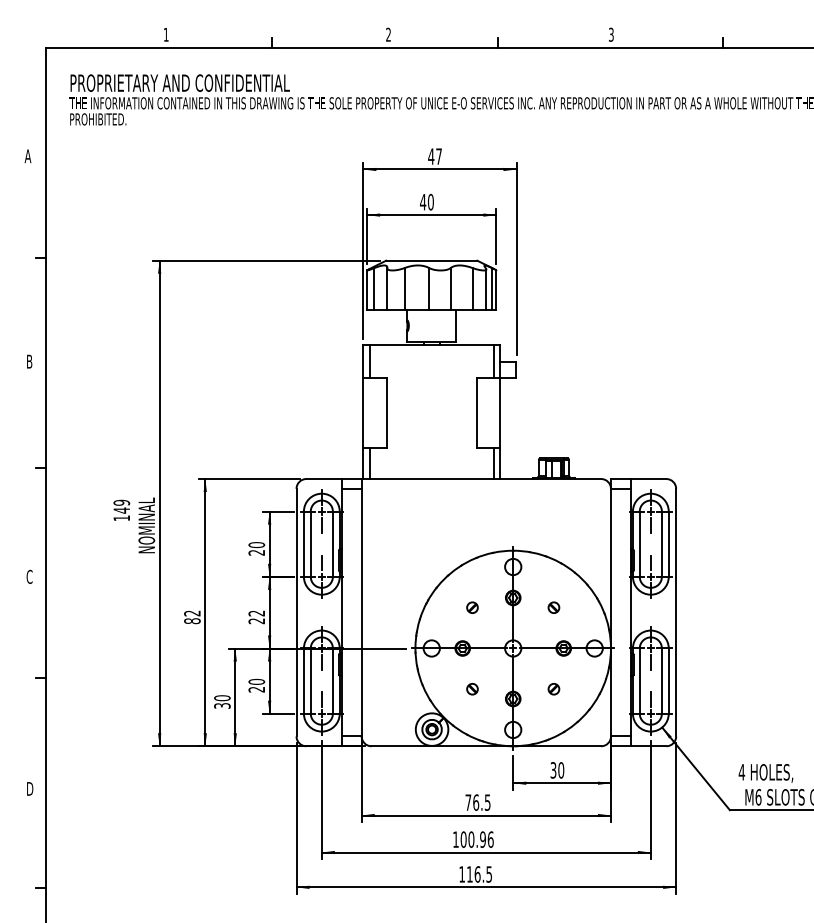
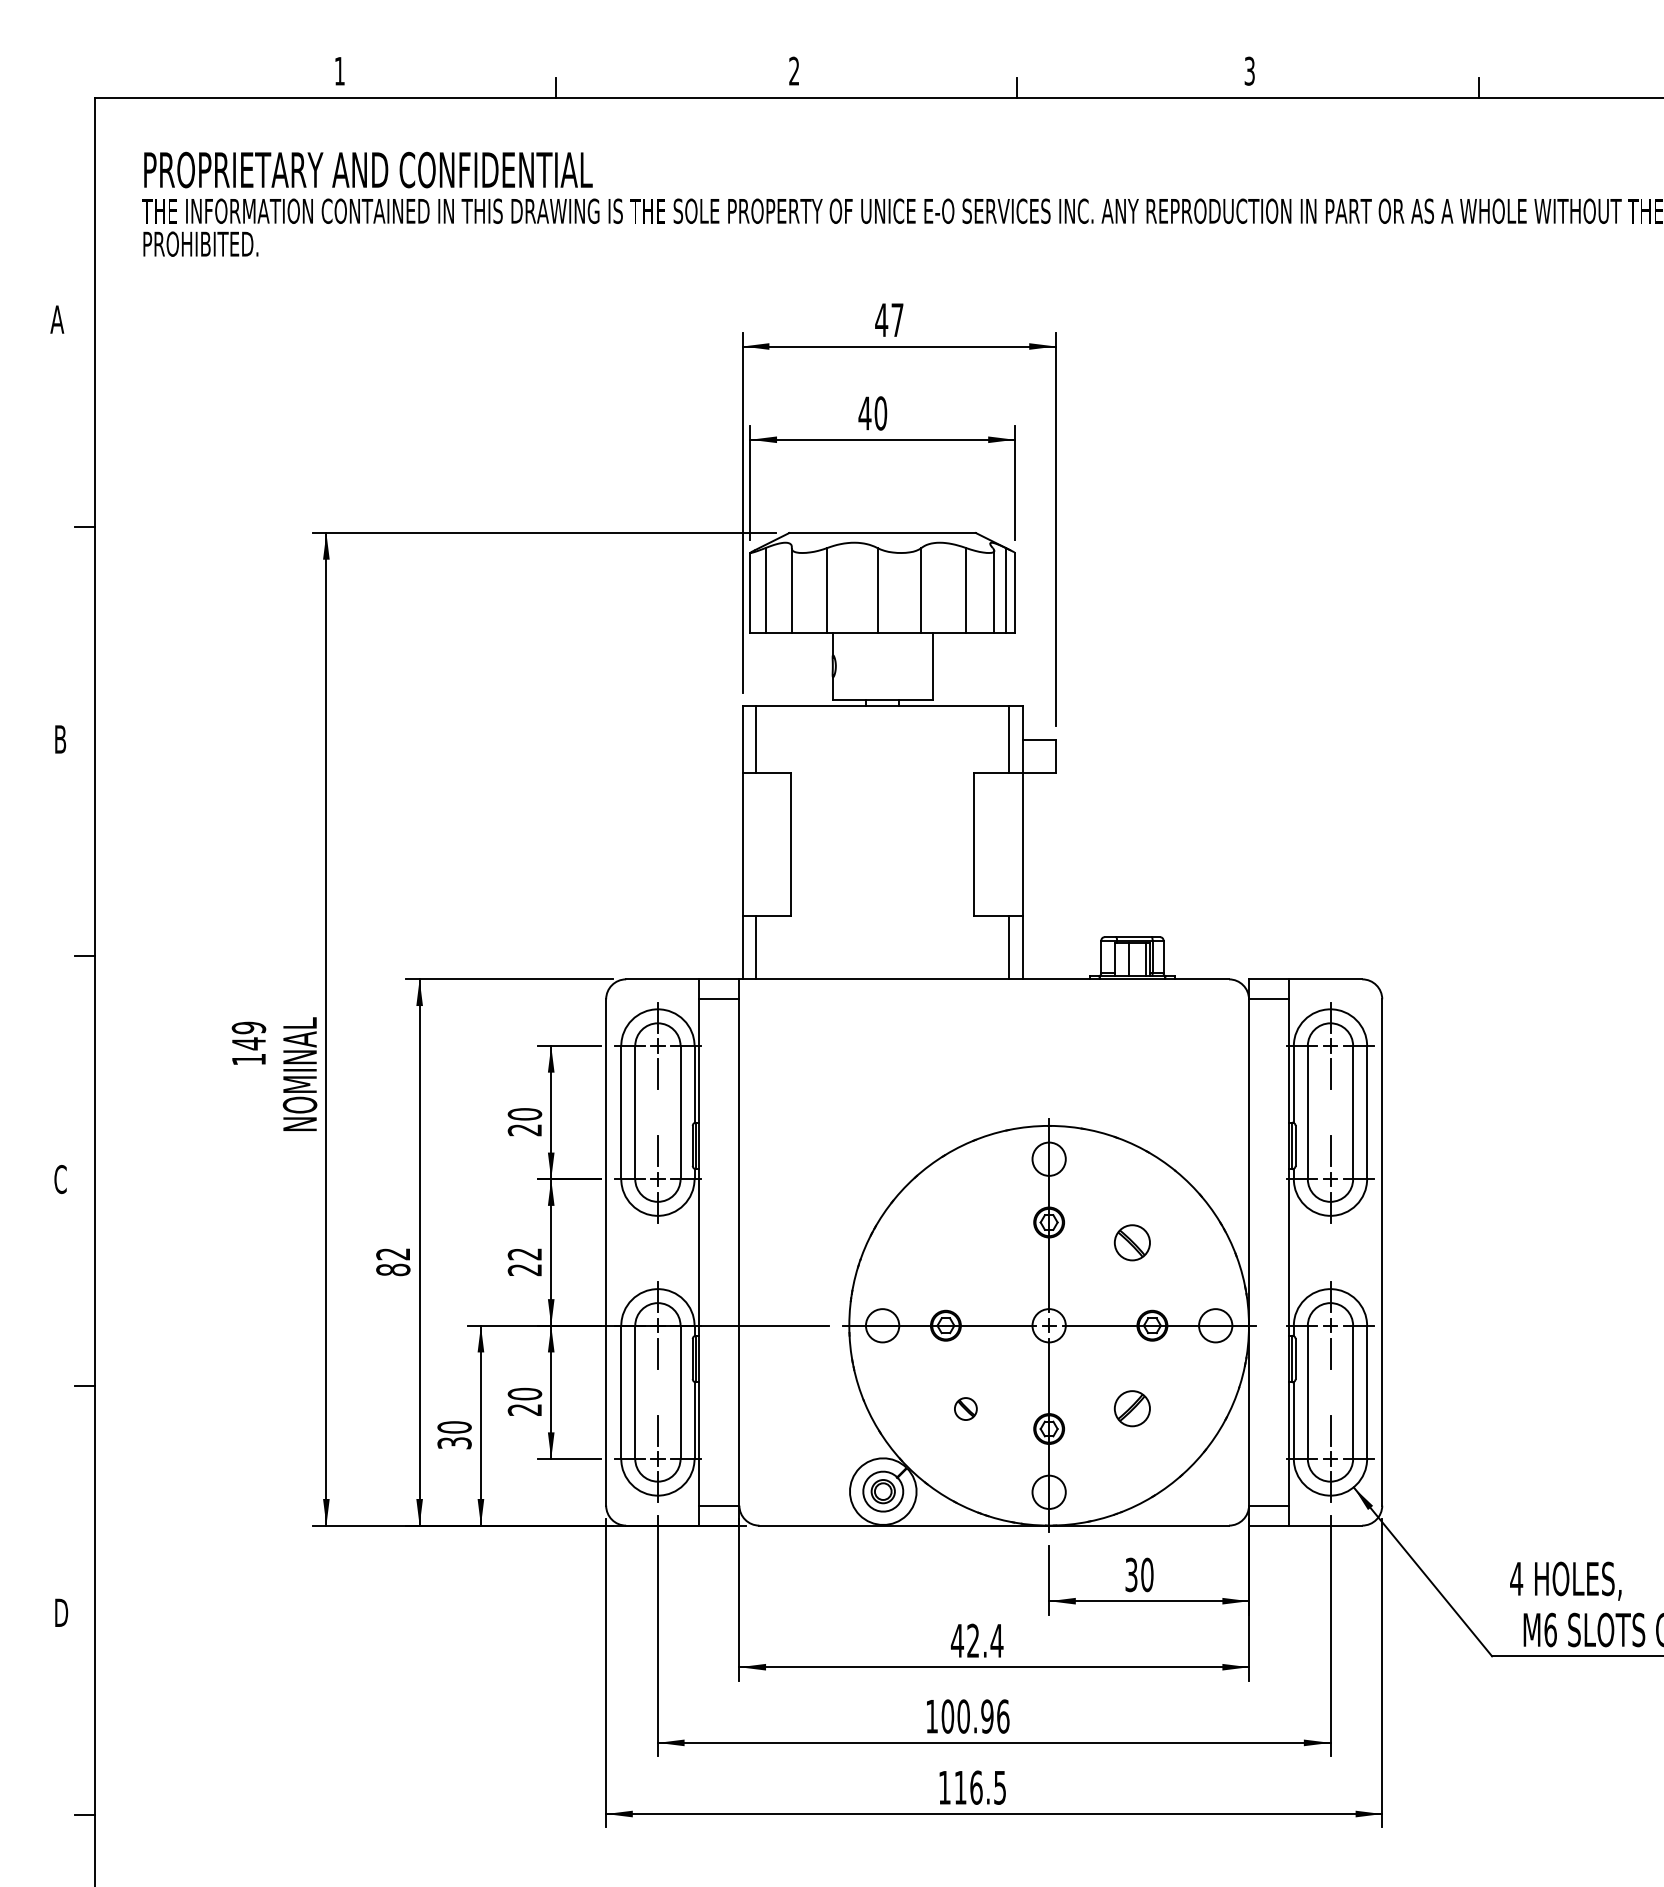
part: (472, 607) -> (965, 1241), removed
part: (553, 607) -> (1131, 1241), size x1.6
part: (553, 689) -> (1131, 1409), size x1.6
text: (477, 802) -> (976, 1640), 76.5 -> 42.4

